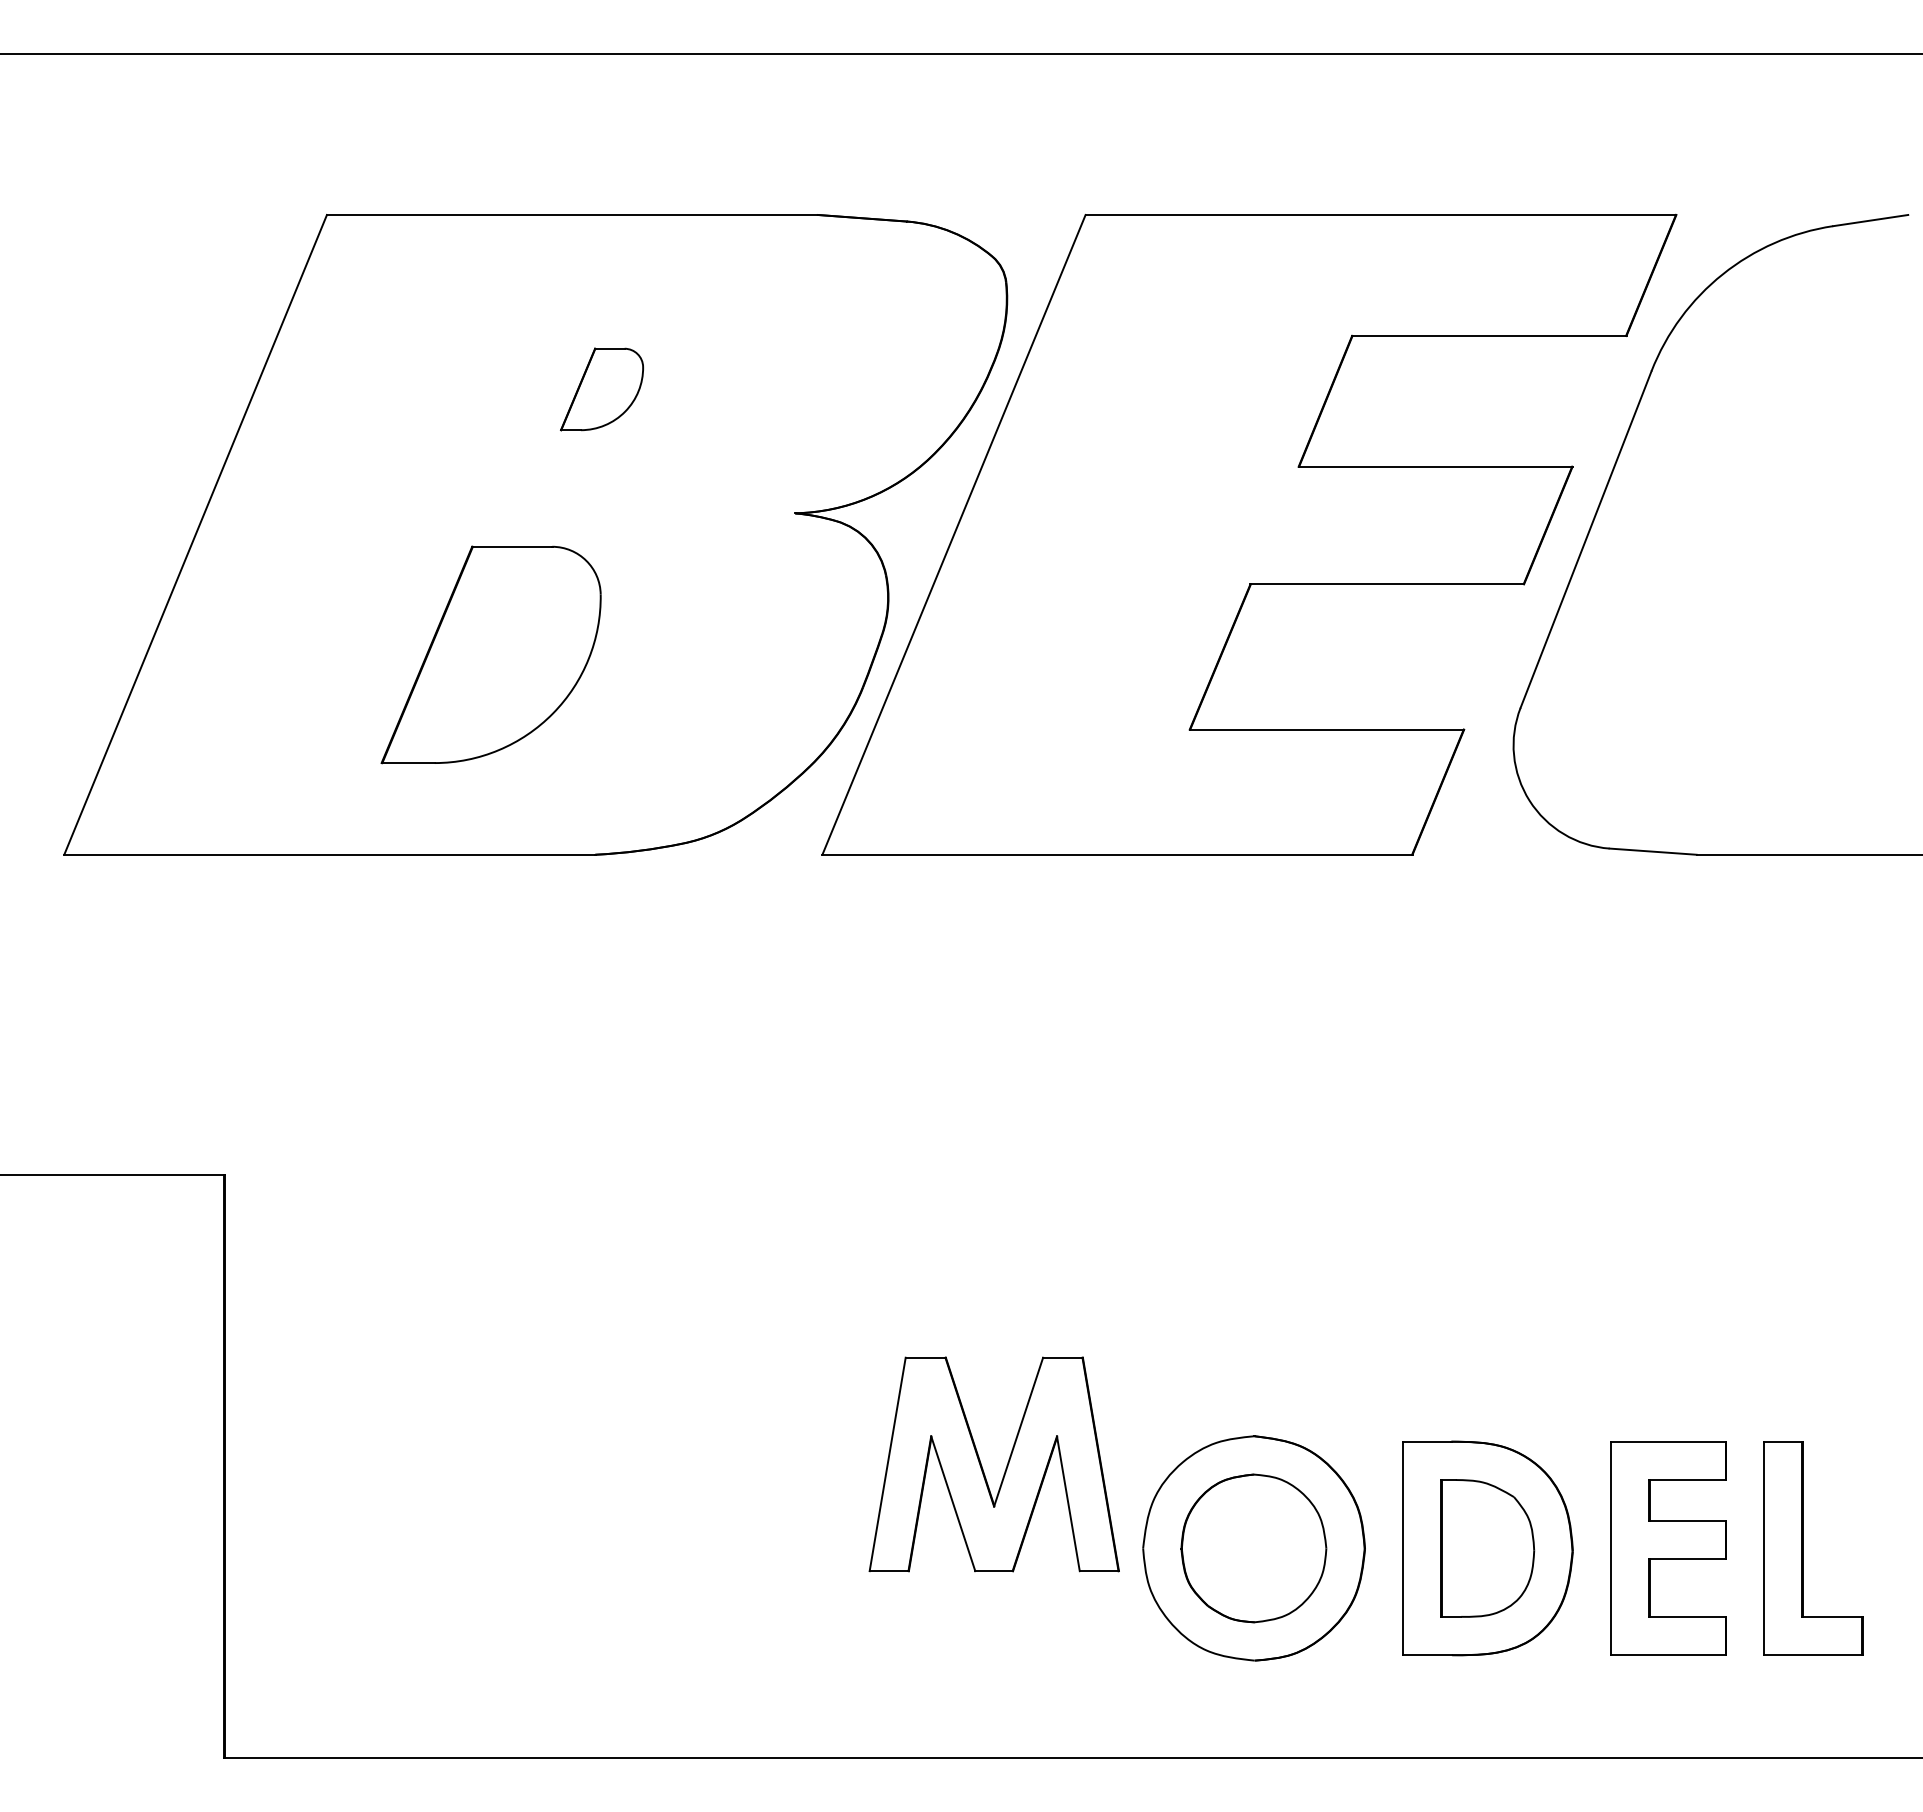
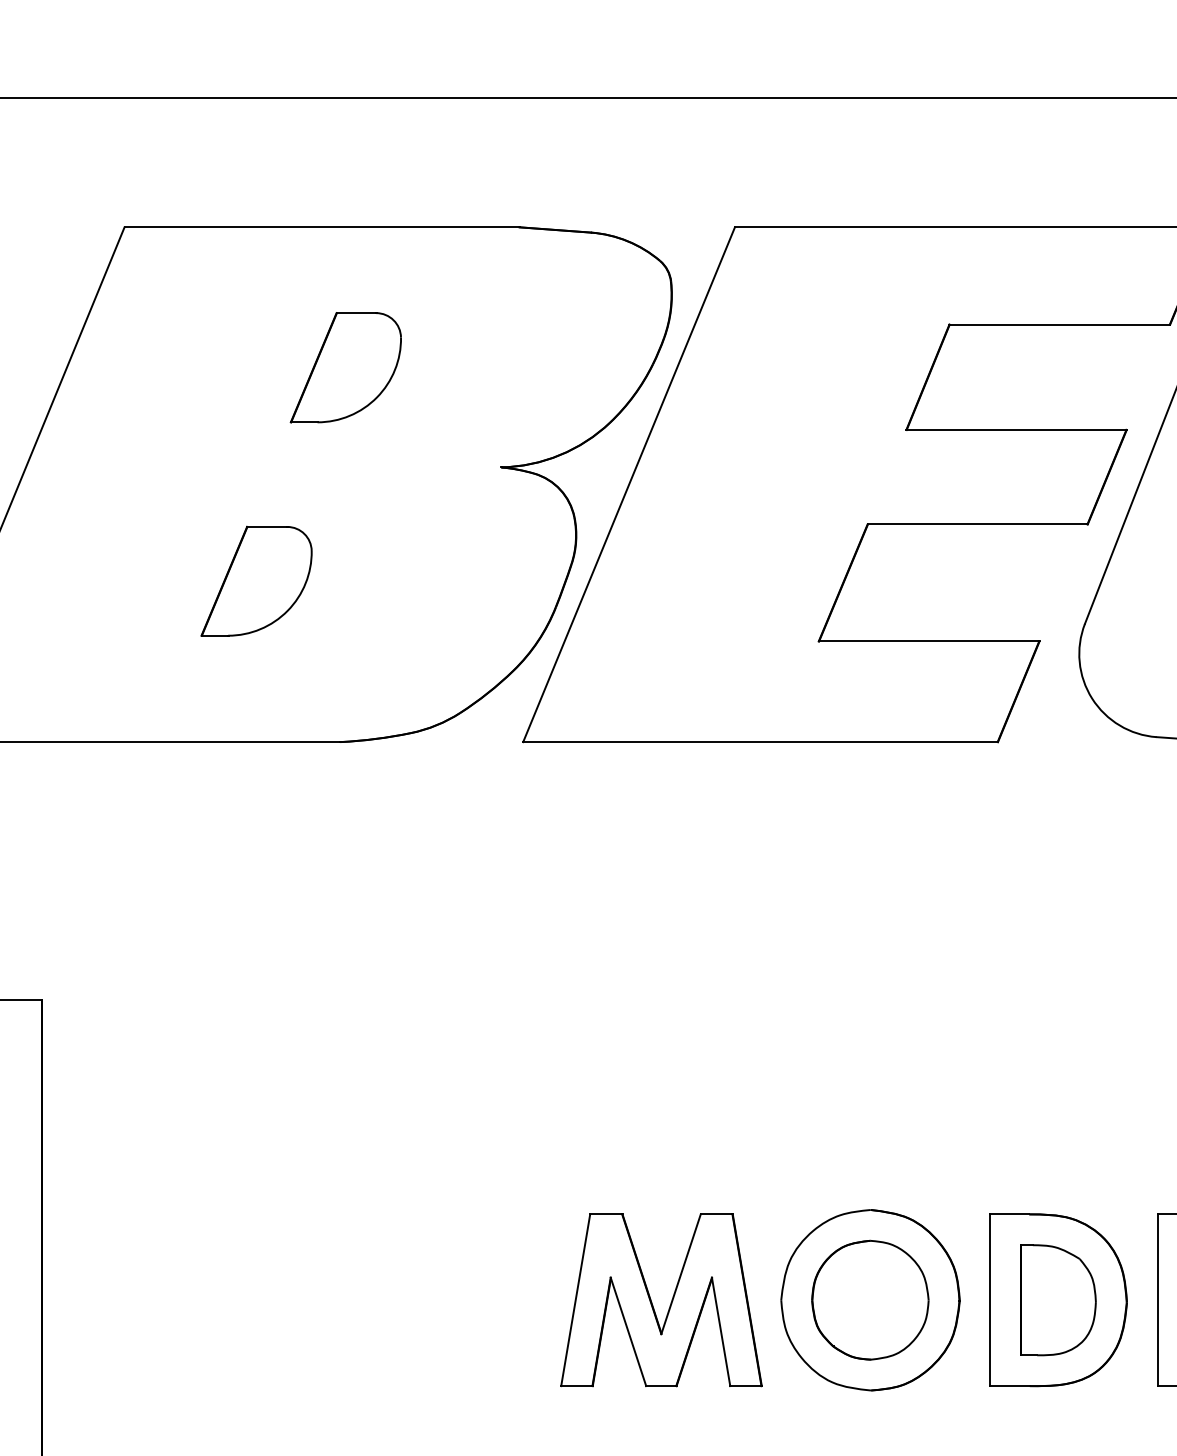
part: (601, 389) -> (345, 367), size x1.67
part: (490, 654) -> (256, 580), size x0.62
part: (983, 1468) -> (652, 1303), moved

